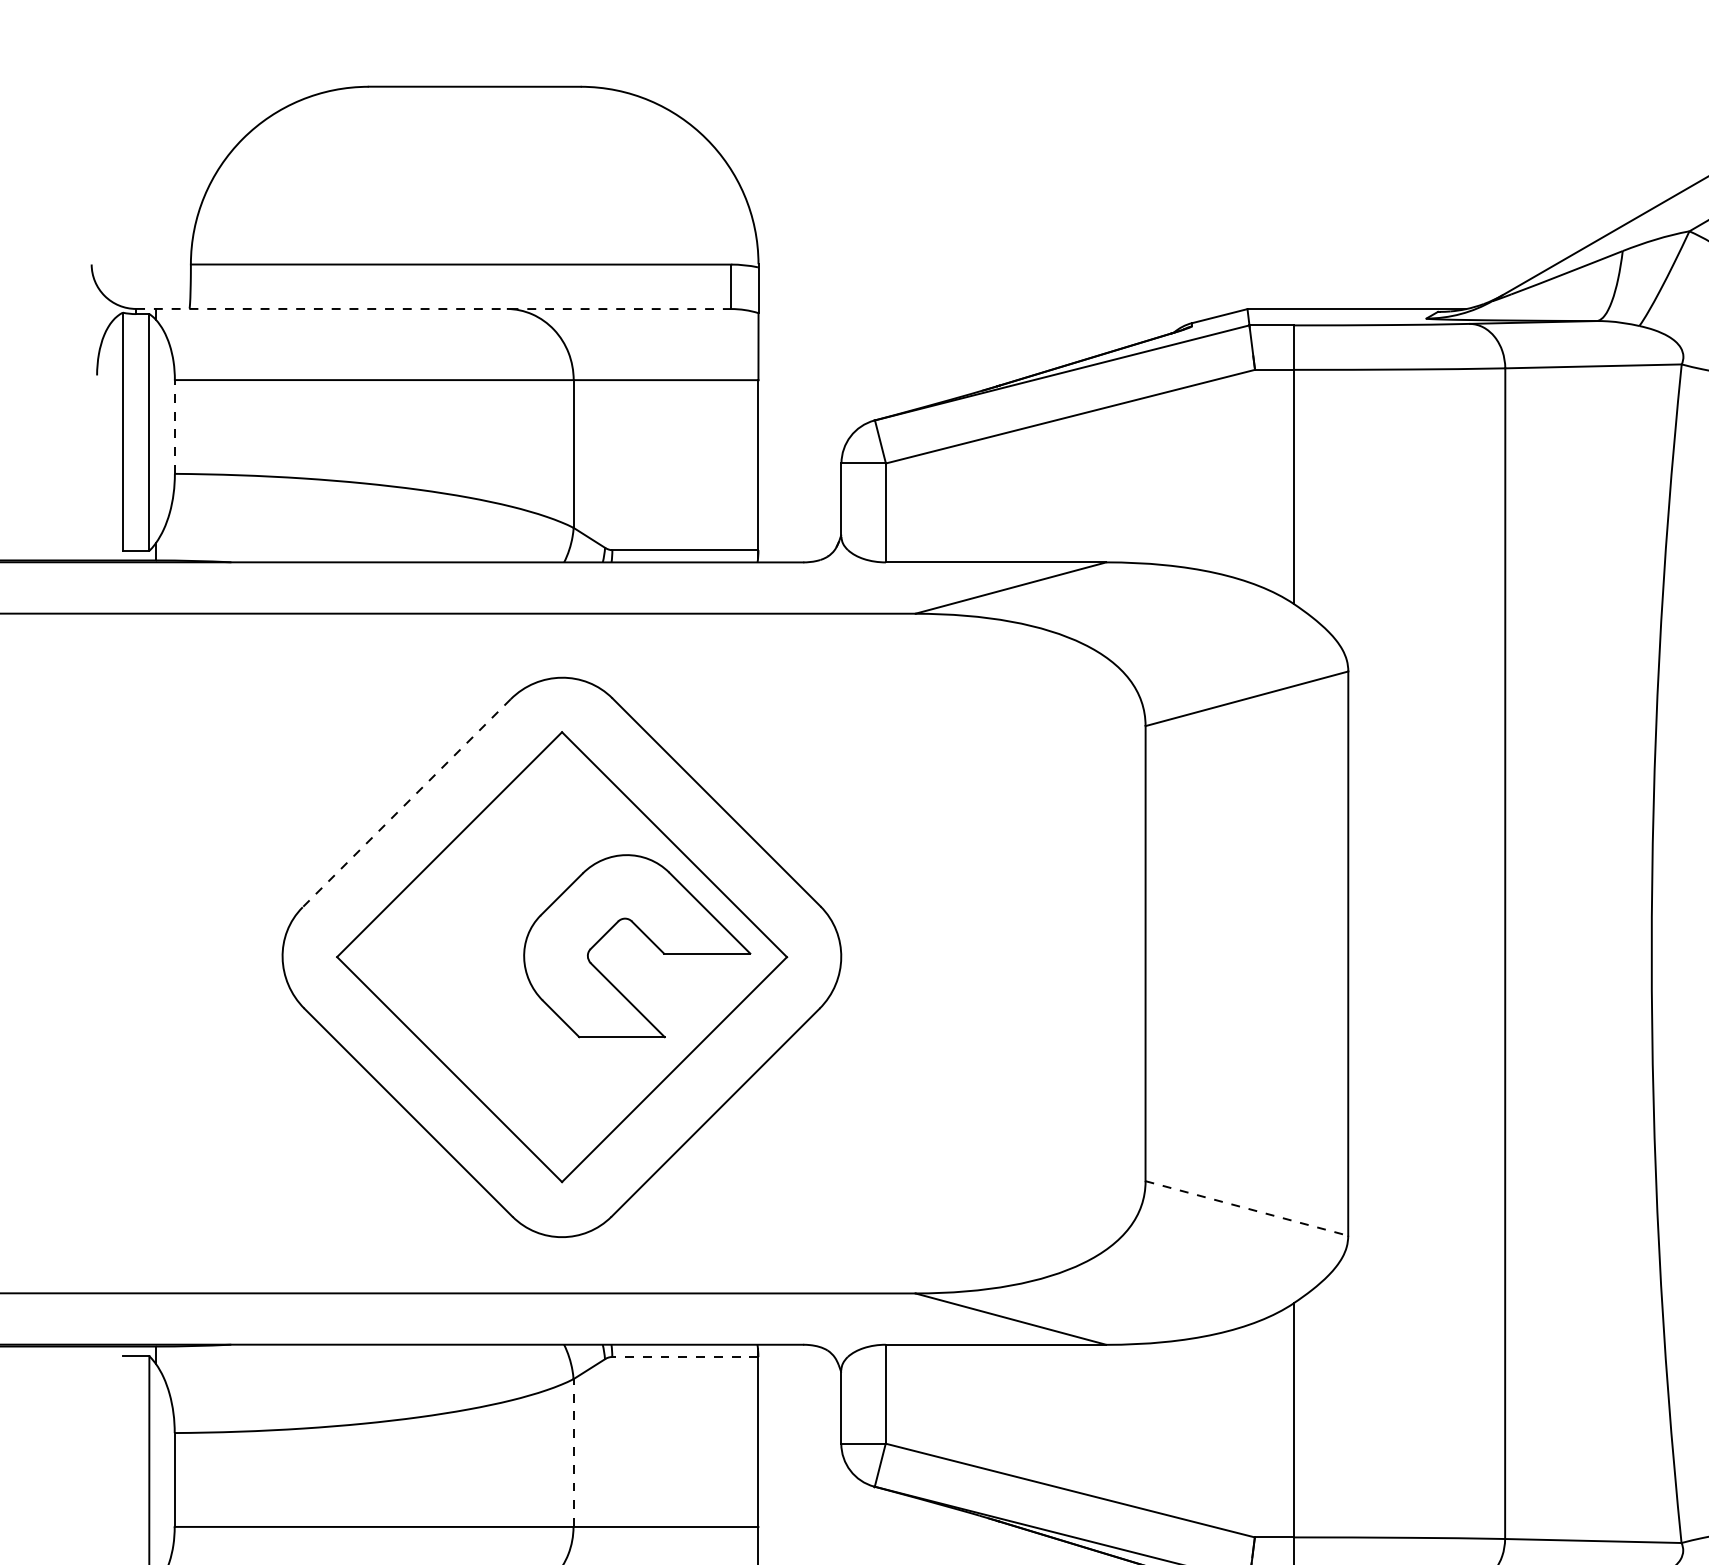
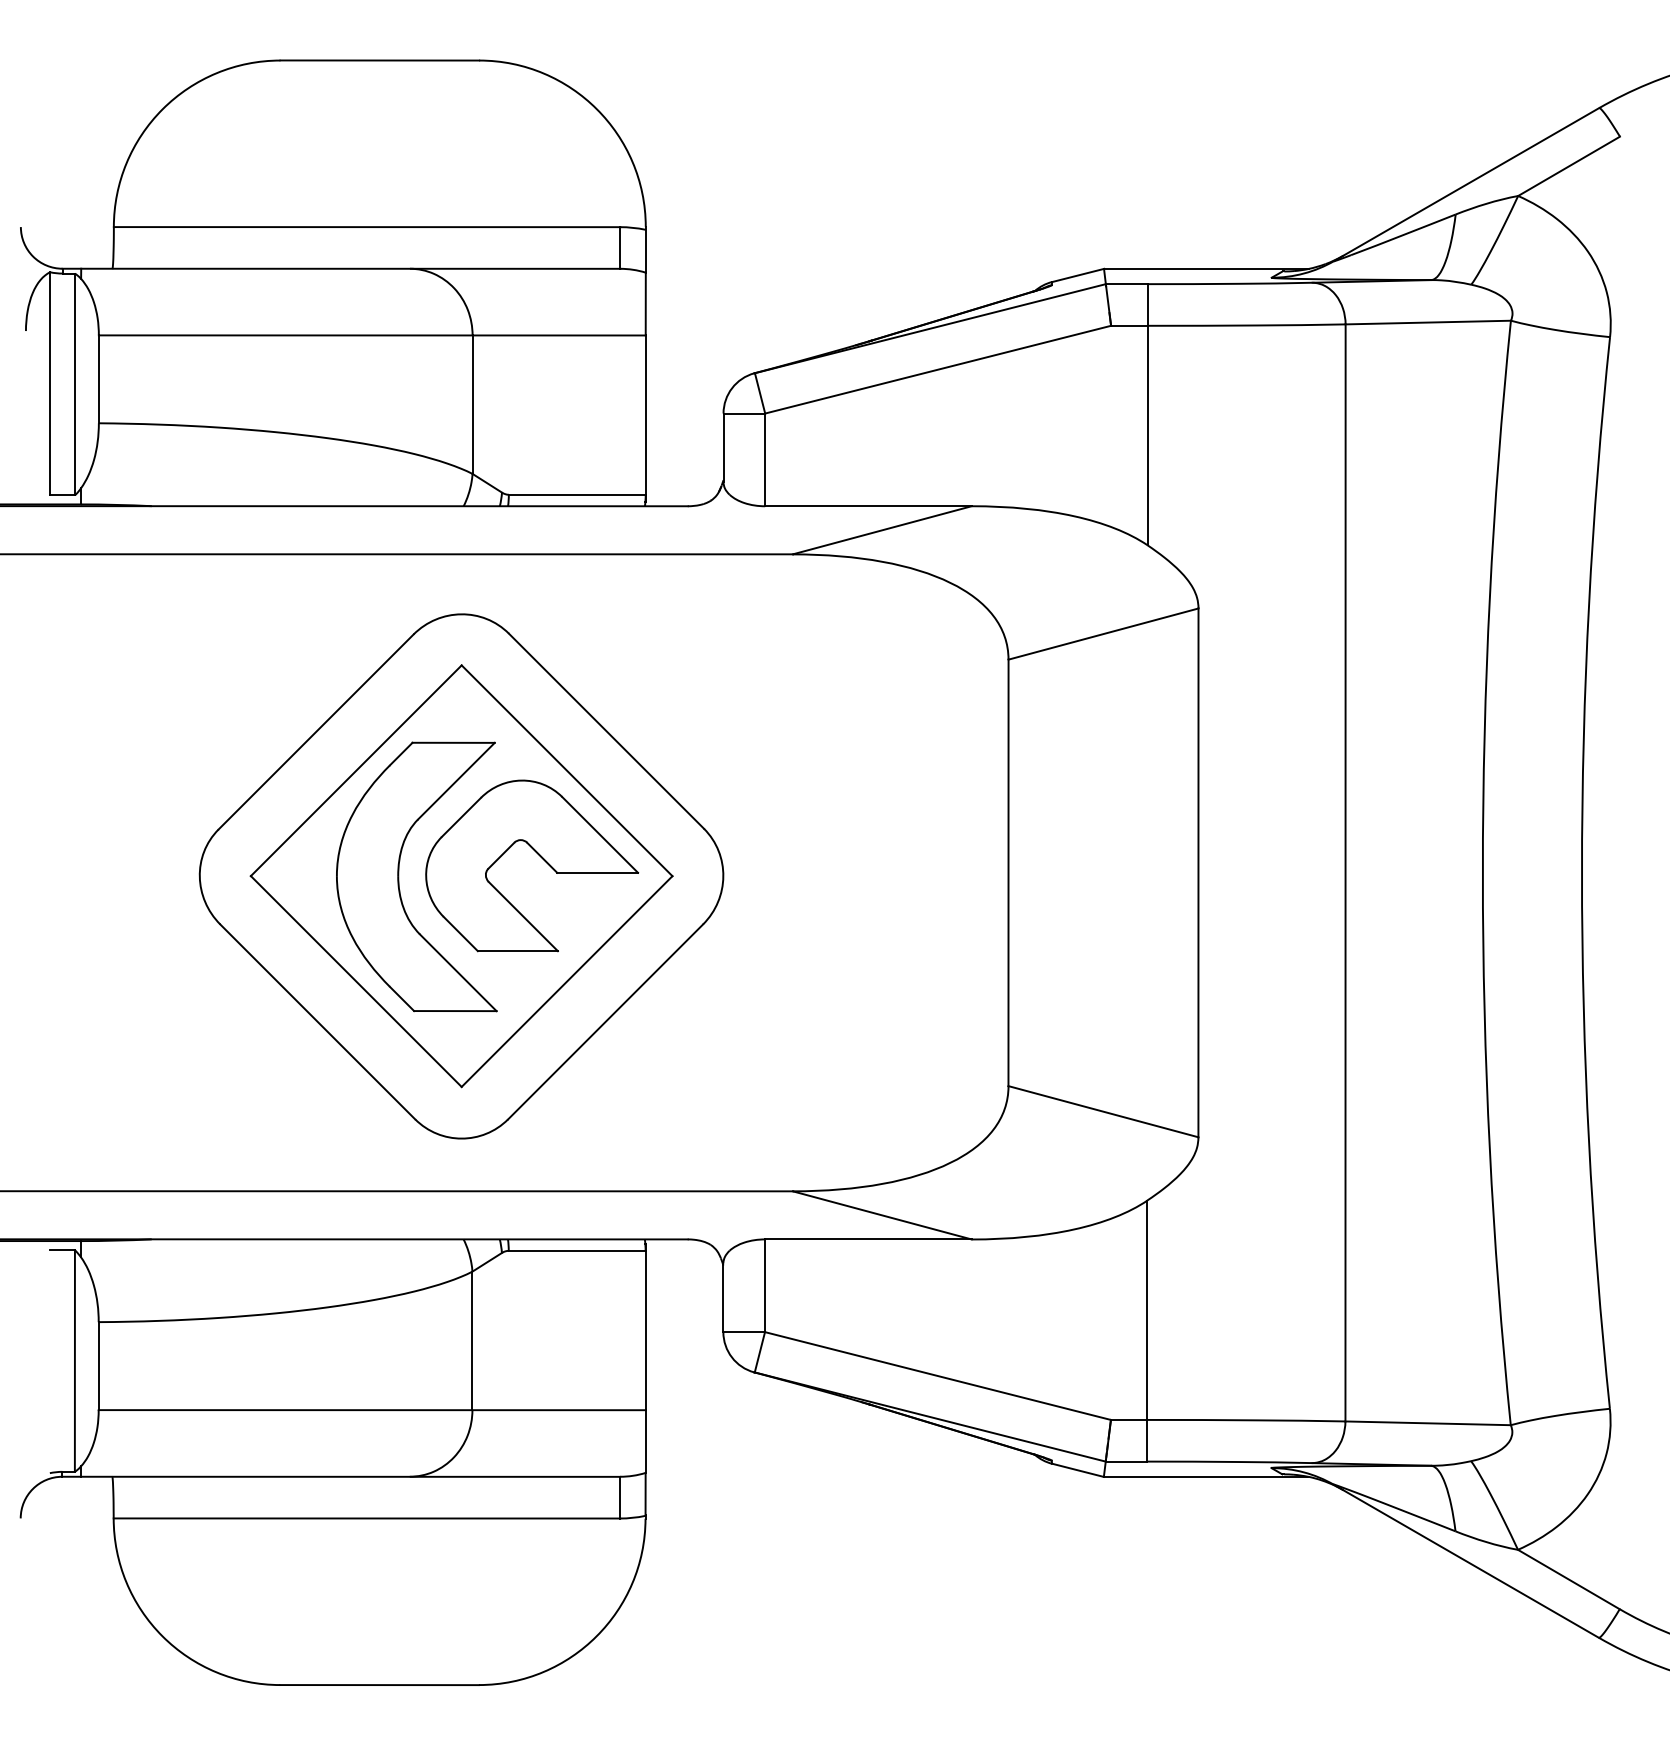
line: (433, 308) -> (341, 268), dashed -> solid
line: (174, 427) -> (98, 379), dashed -> solid
line: (407, 802) -> (316, 731), dashed -> solid
part: (495, 957) -> (399, 876), added
line: (1246, 1208) -> (1103, 1111), dashed -> solid
line: (684, 1356) -> (576, 1250), dashed -> solid
line: (573, 1452) -> (472, 1340), dashed -> solid

